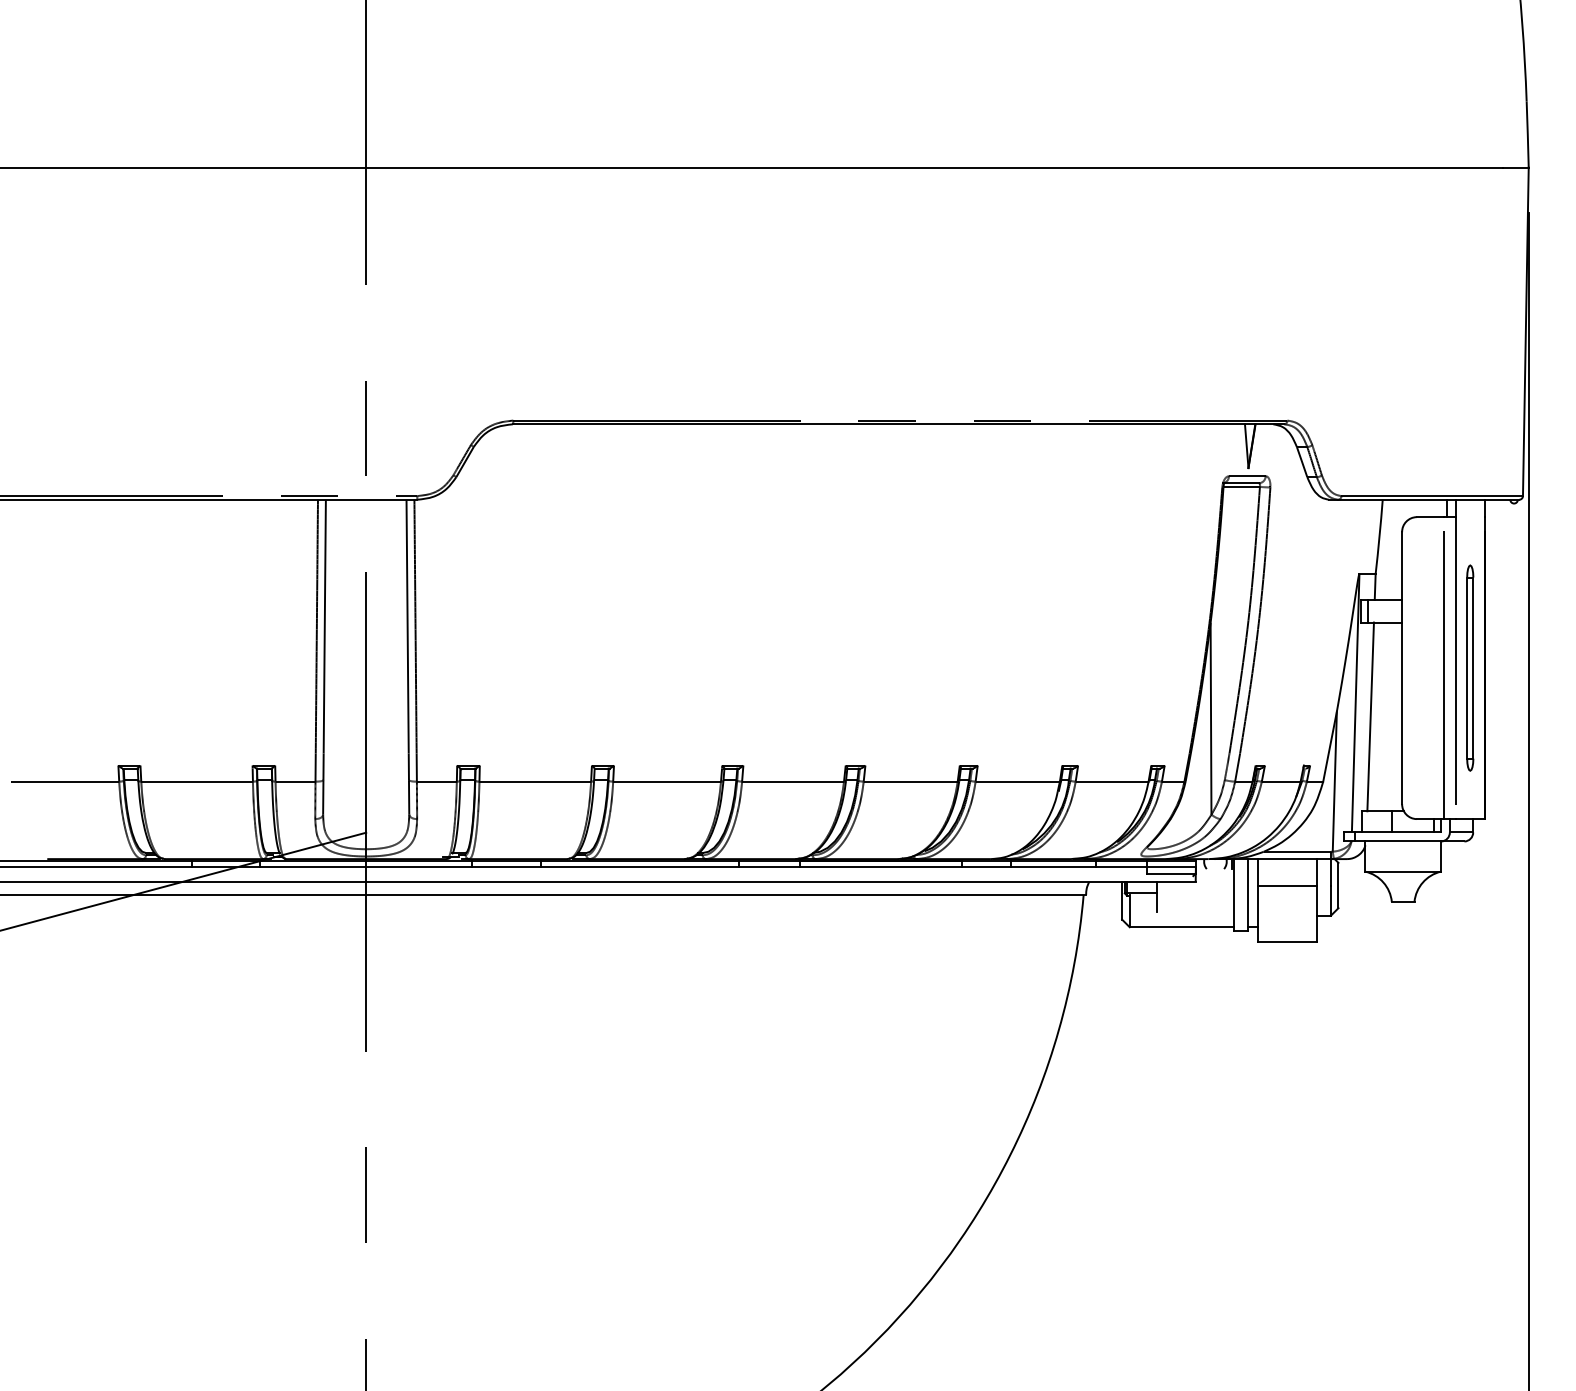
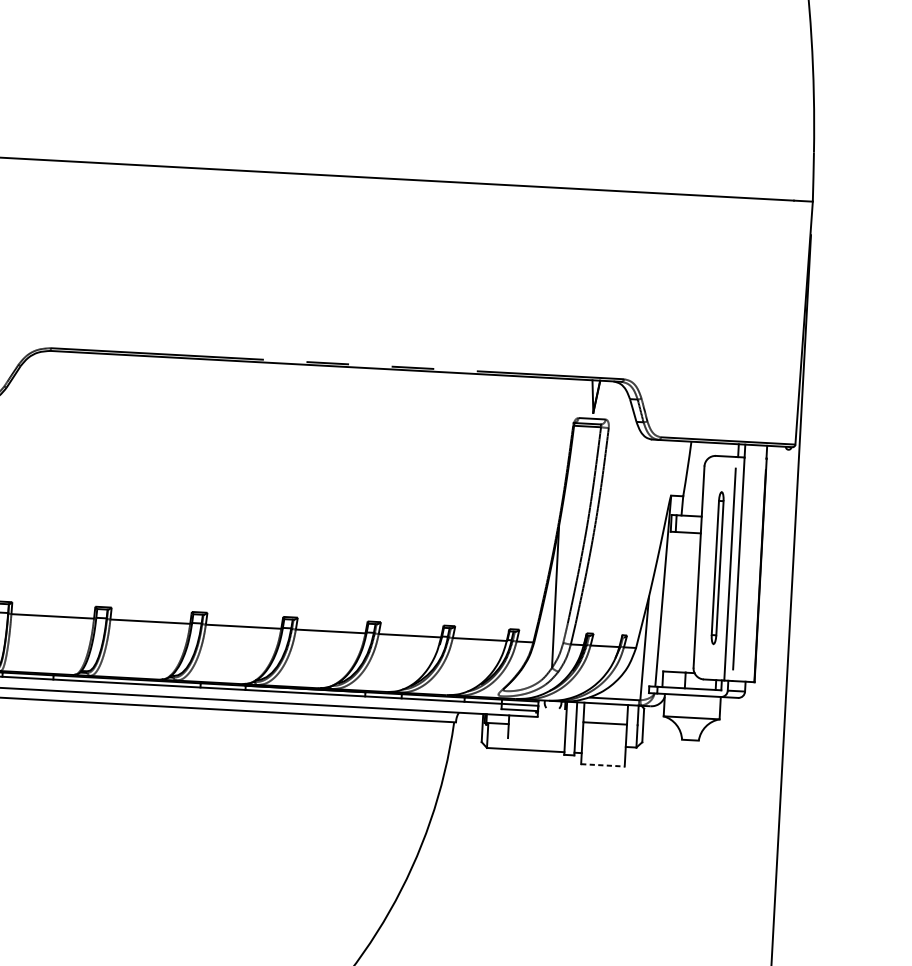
part: (1470, 667) -> (717, 567), moved
line: (1370, 716) -> (673, 601), removed
line: (1287, 942) -> (603, 765), solid -> dashed

